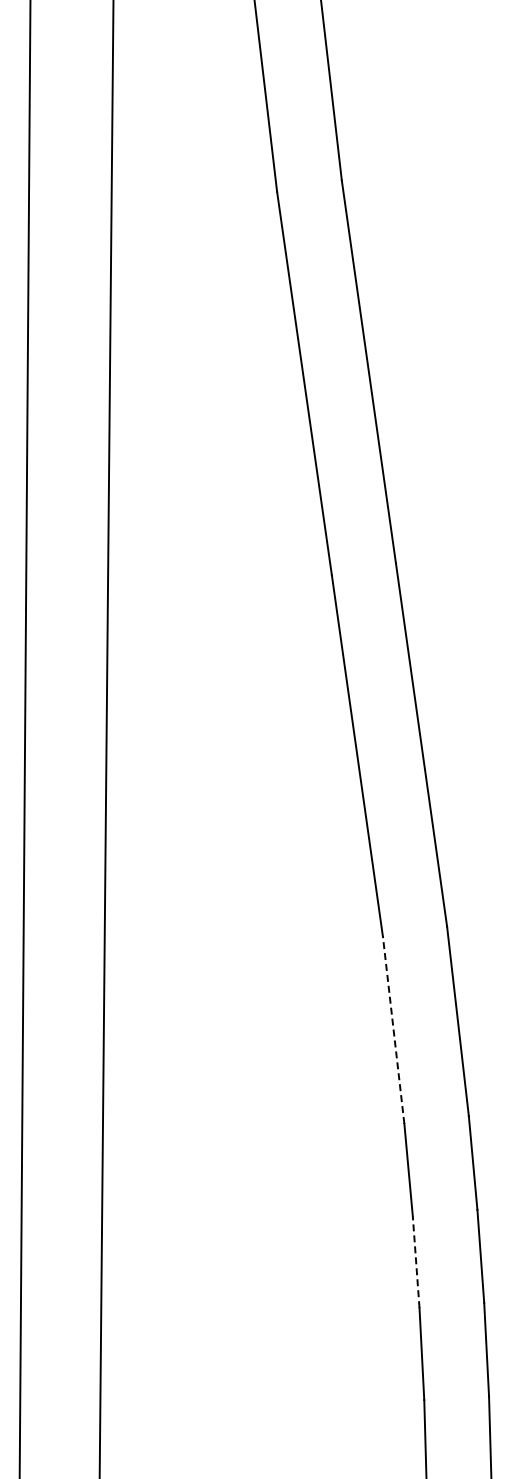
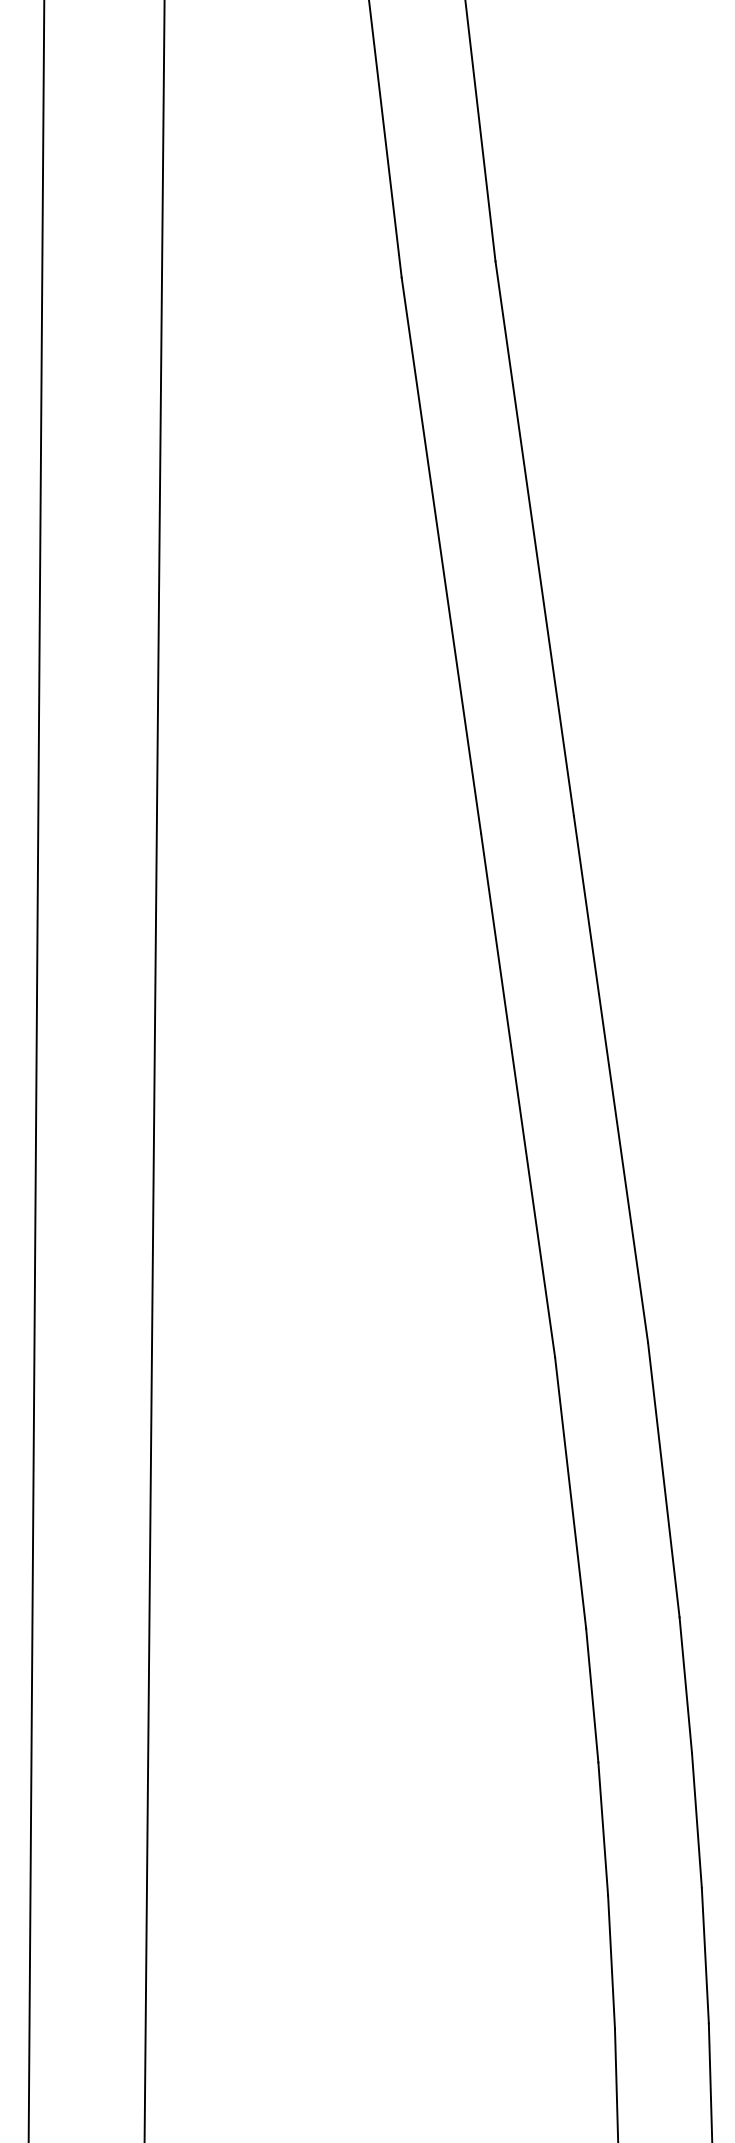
line: (393, 1029) -> (570, 1491), dashed -> solid
line: (416, 1261) -> (603, 1827), dashed -> solid

